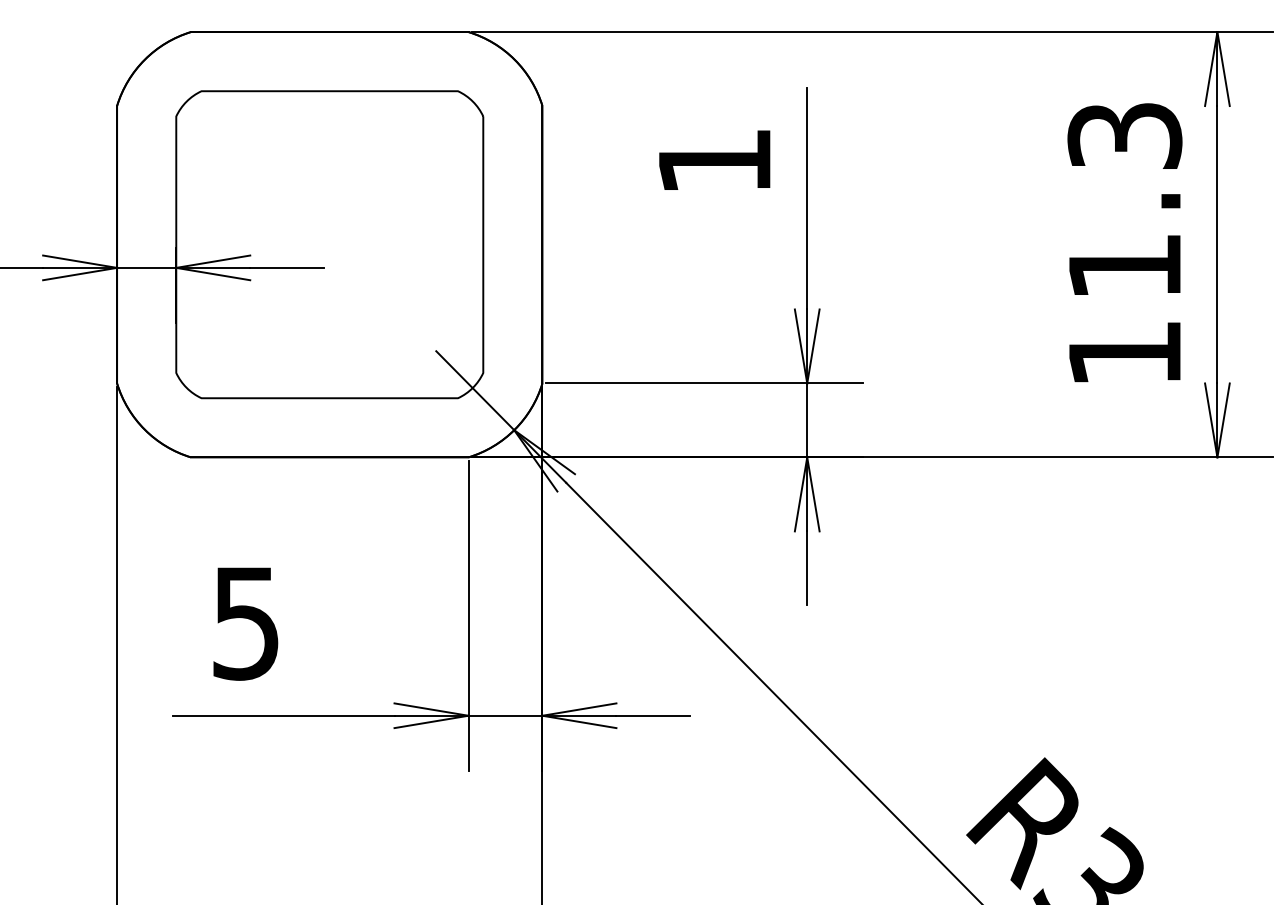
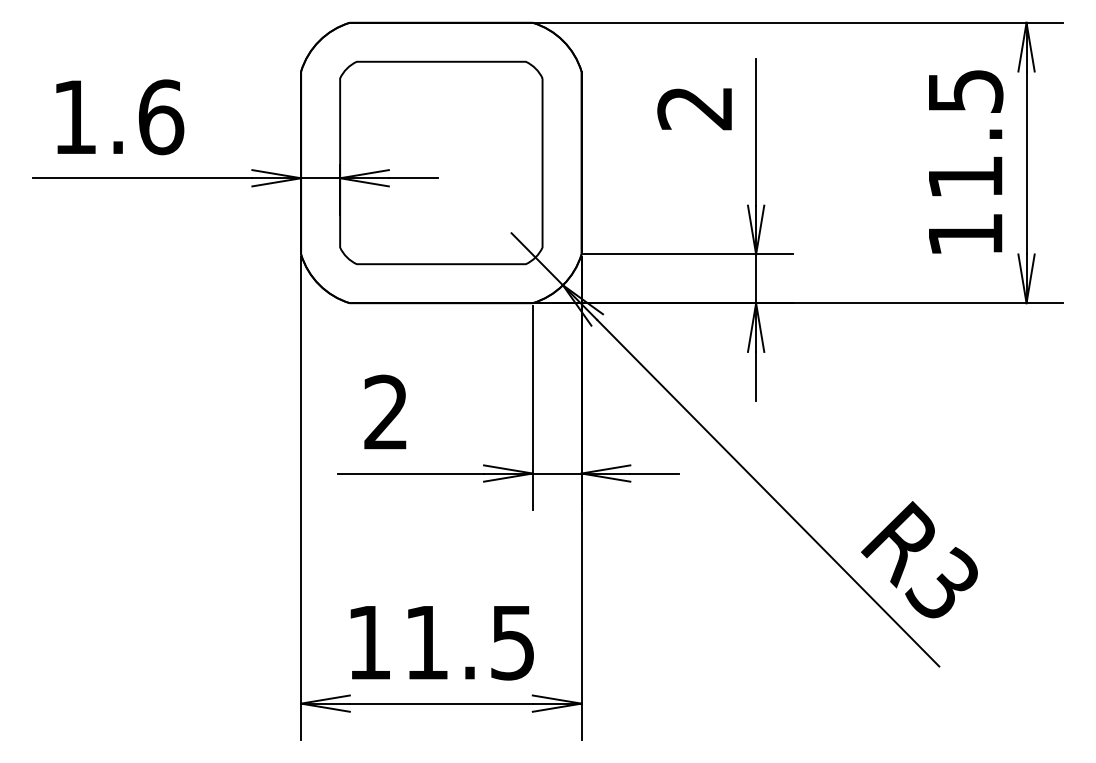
text: (1123, 134) -> (964, 90), 11.3 -> 11.5
text: (713, 162) -> (694, 108), 1 -> 2
text: (245, 623) -> (385, 412), 5 -> 2

